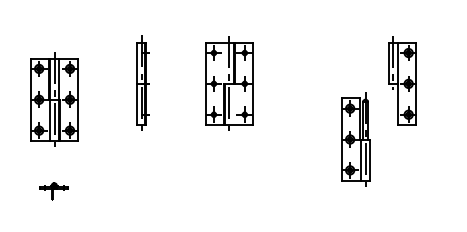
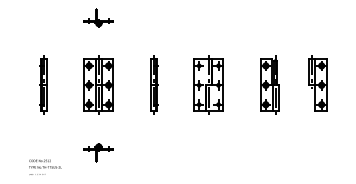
part: (53, 98) -> (98, 84), moved
part: (355, 138) -> (269, 84), moved
part: (53, 190) -> (98, 152), size x1.67

